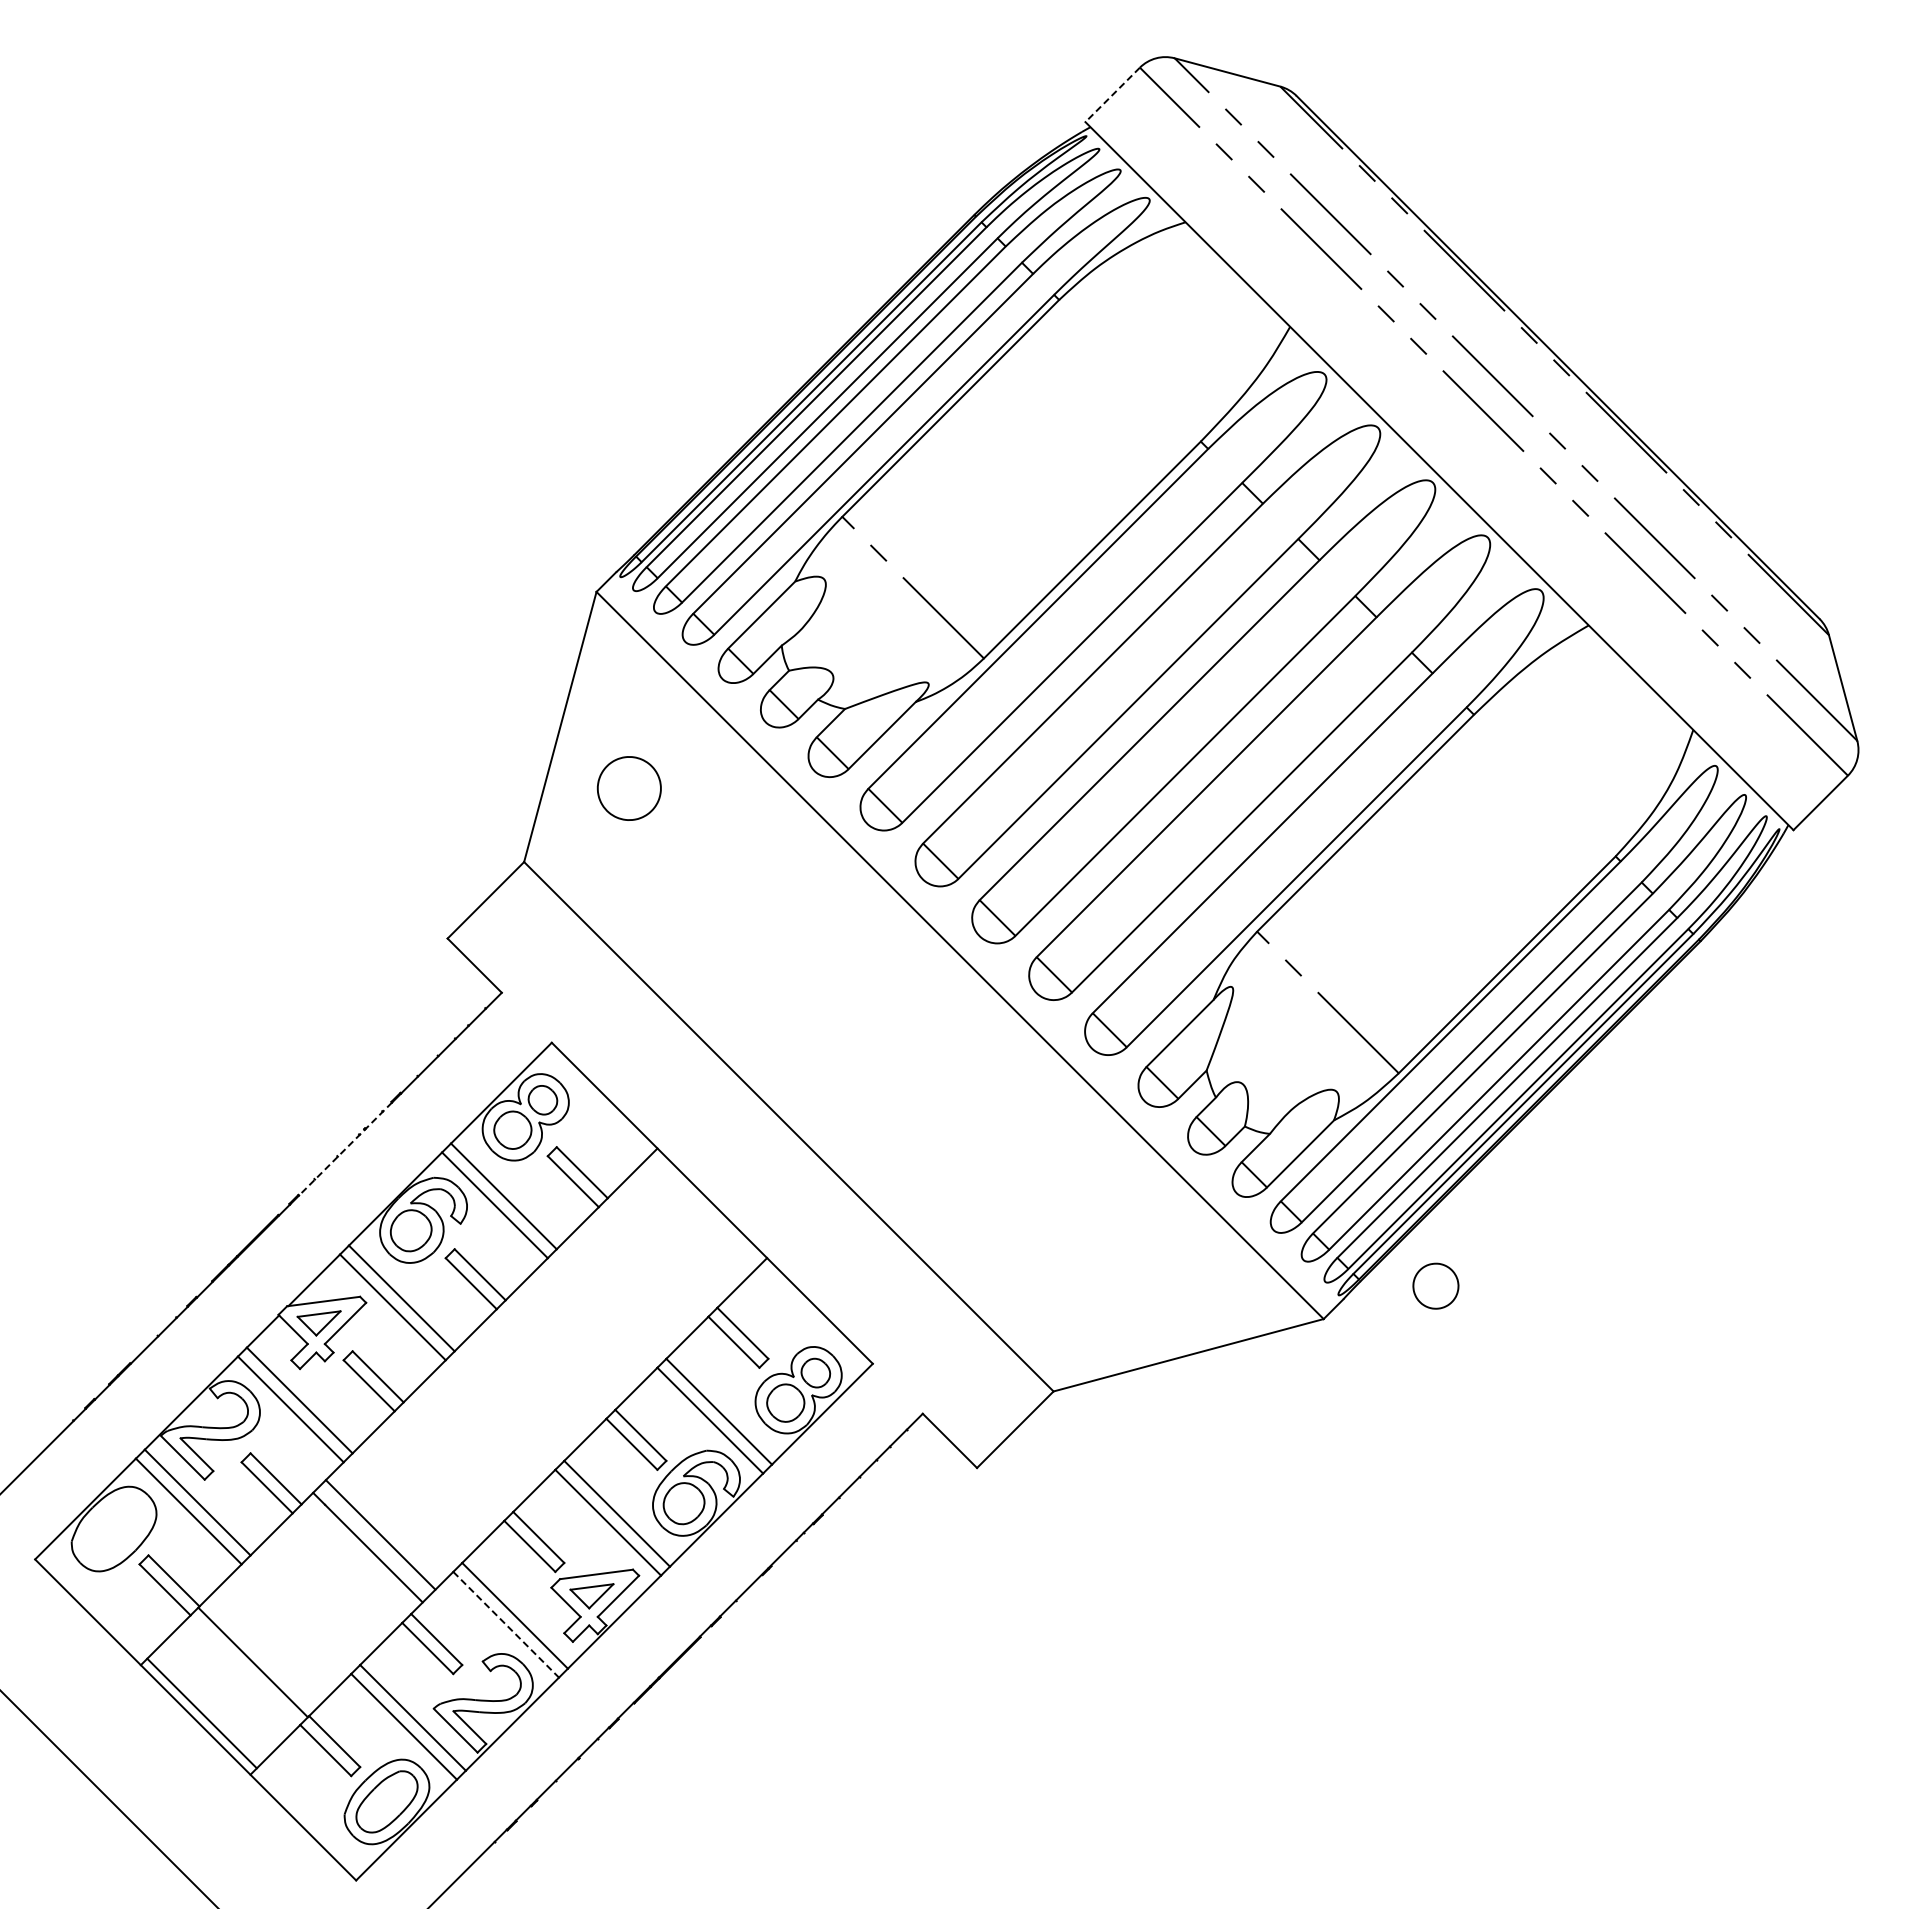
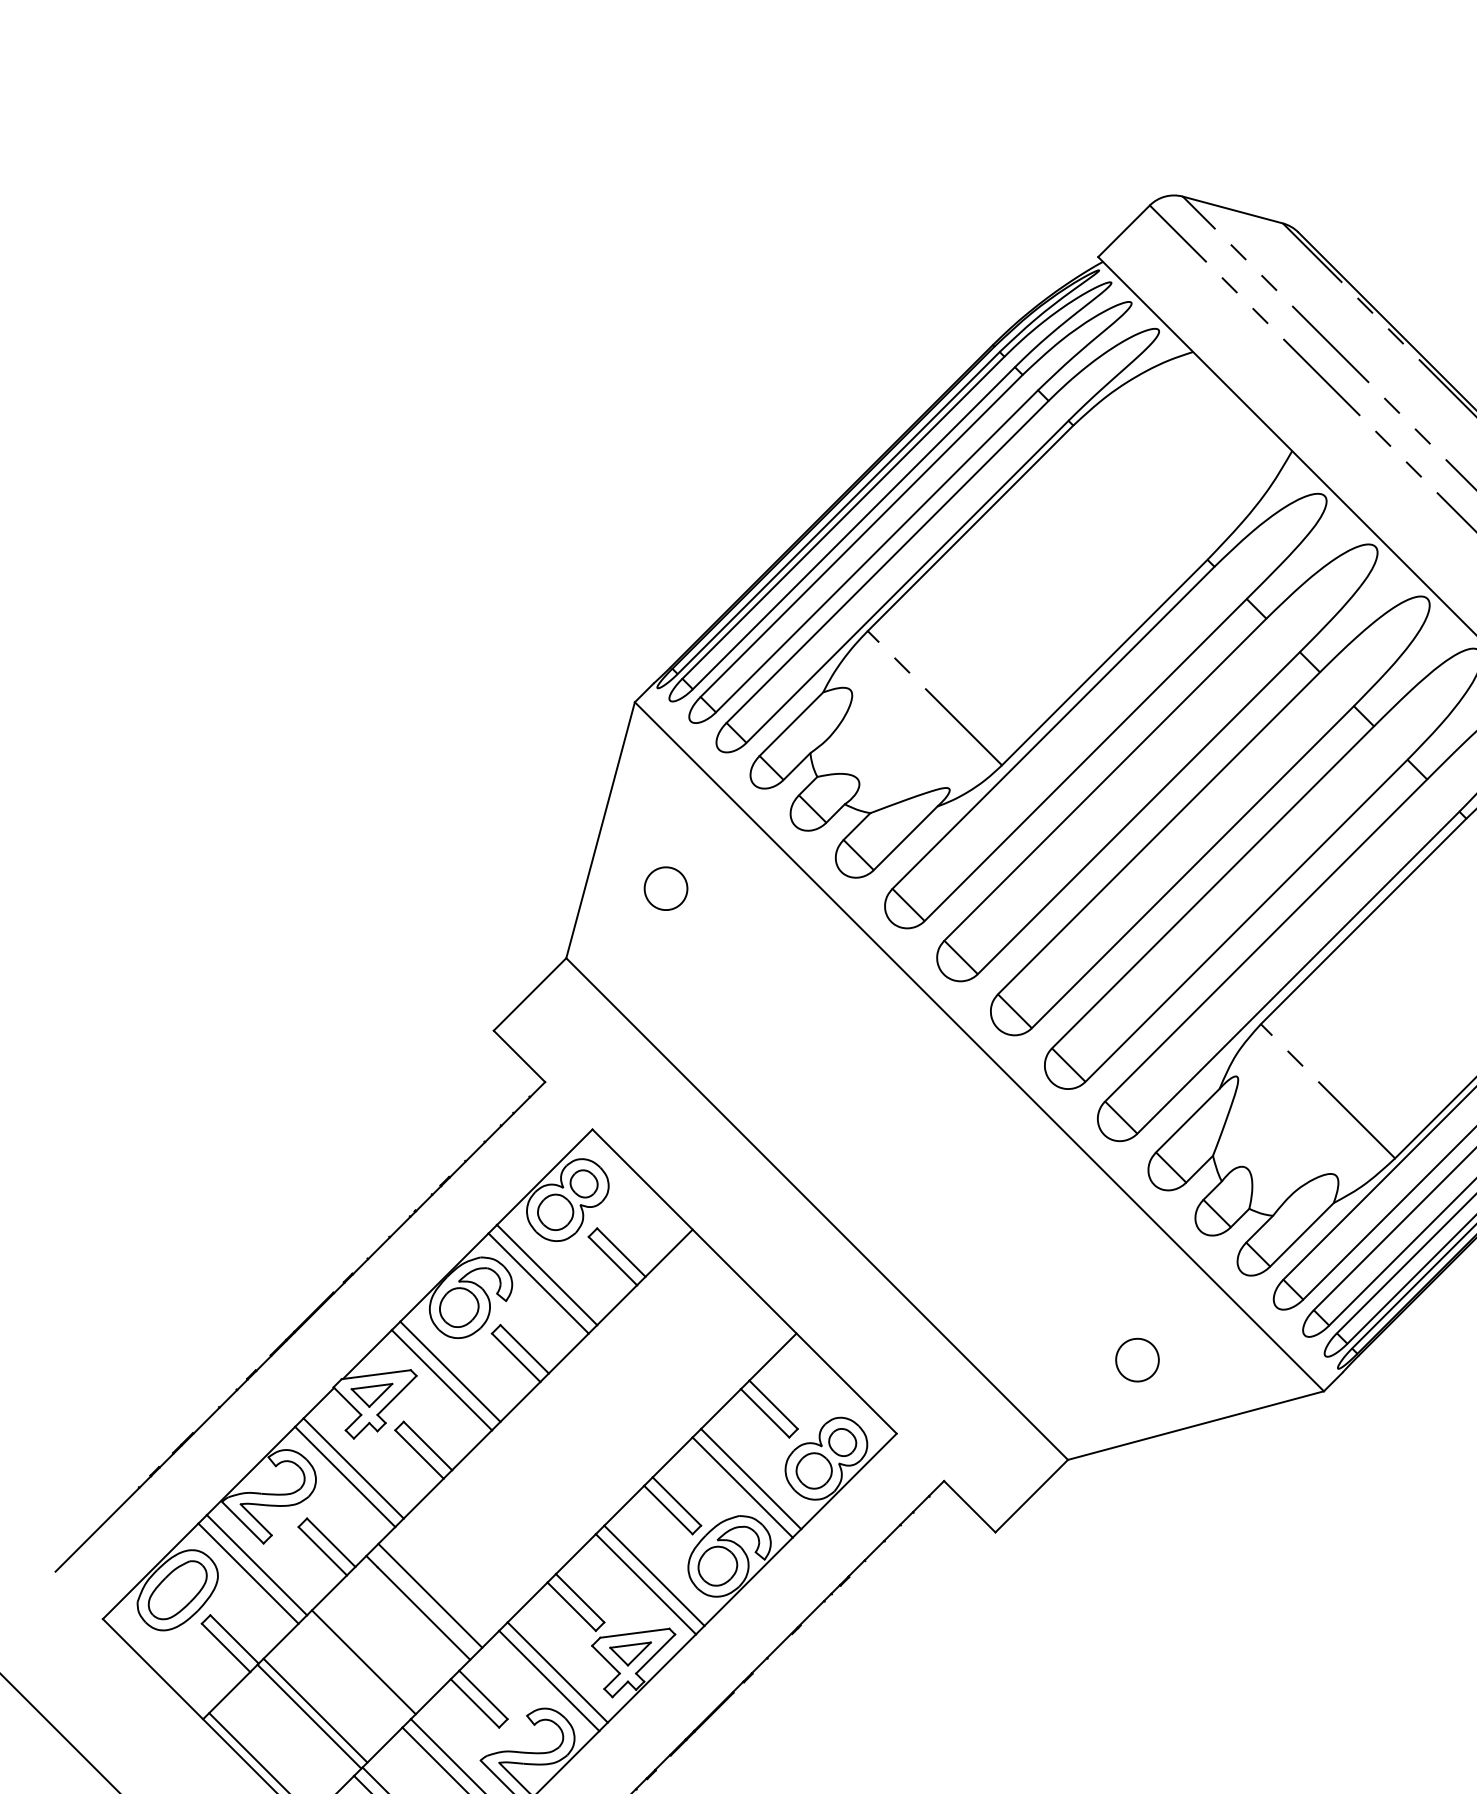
line: (1112, 94) -> (1123, 230), dashed -> solid
part: (629, 788) -> (666, 888), size x0.71
line: (345, 1149) -> (397, 1230), dashed -> solid
part: (1435, 1285) -> (1137, 1359), moved
part: (113, 1528) -> (177, 1589), added
line: (310, 1604) -> (363, 1661), added
line: (506, 1624) -> (549, 1680), dashed -> solid
line: (259, 1655) -> (315, 1710), added

